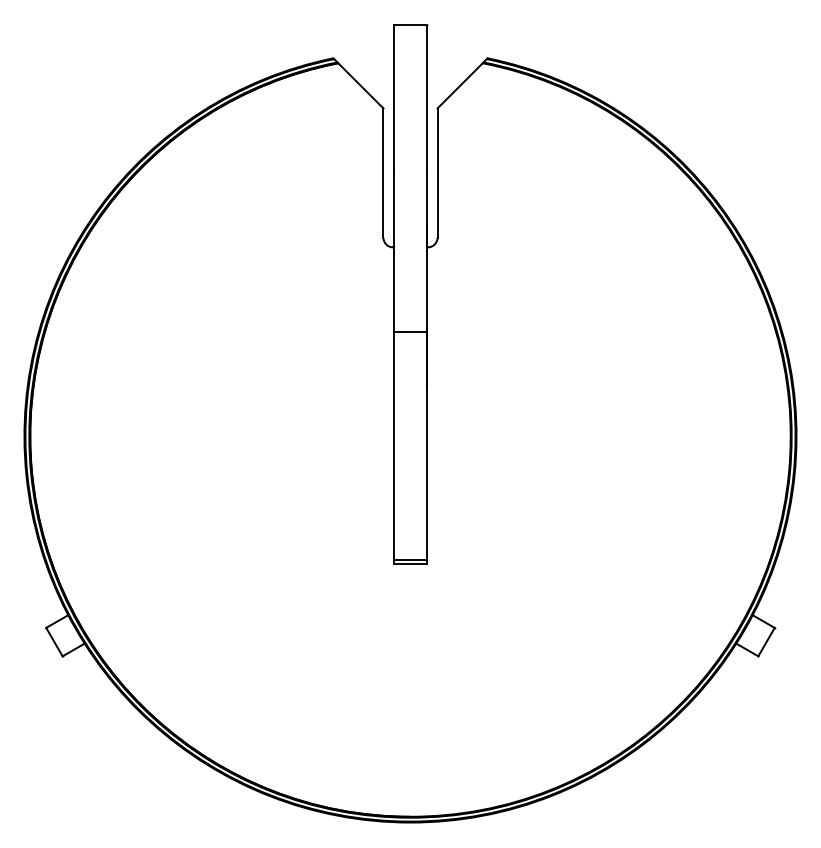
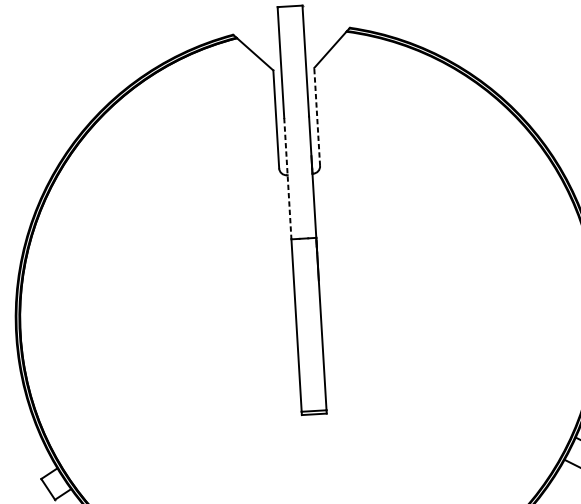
line: (437, 173) -> (317, 117), solid -> dashed
line: (394, 252) -> (288, 179), solid -> dashed

